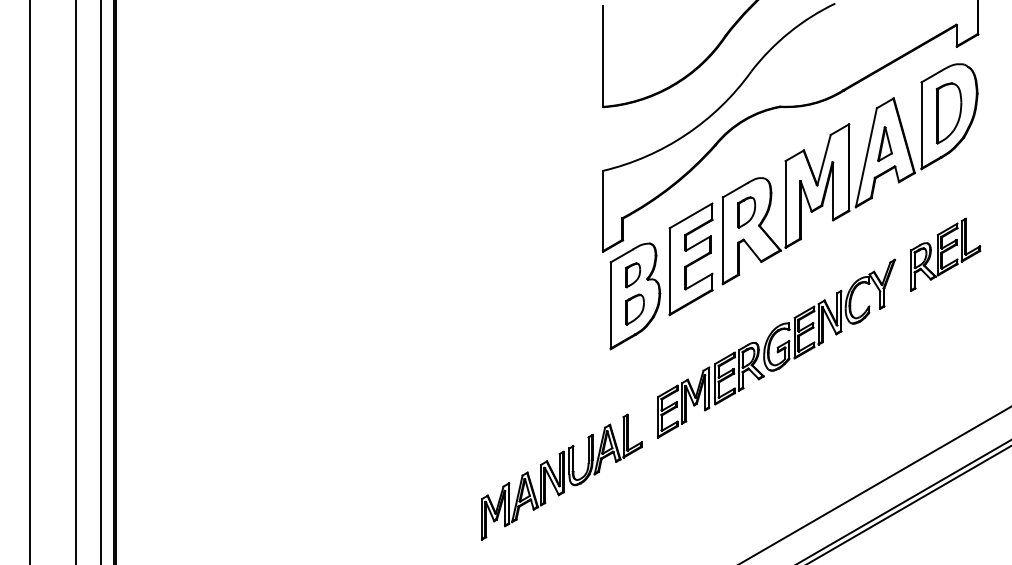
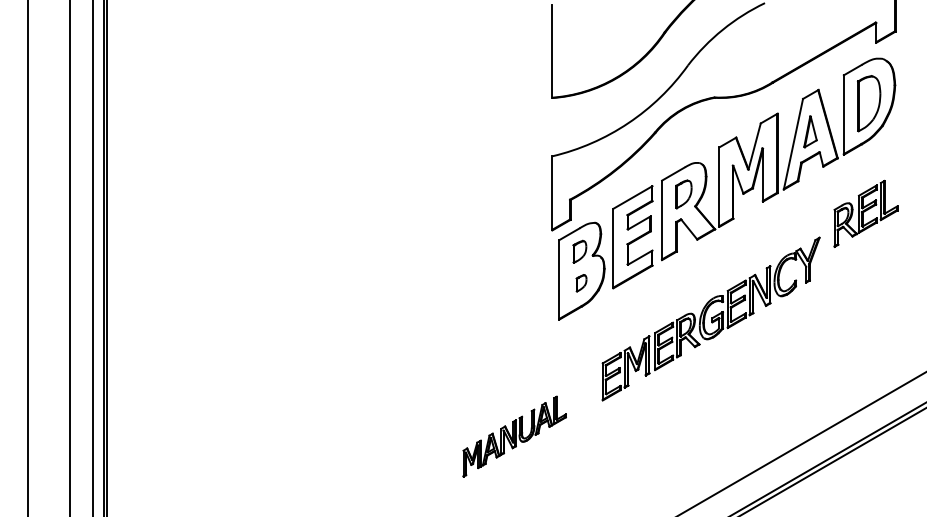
part: (945, 254) -> (865, 213), moved
part: (634, 309) -> (581, 283), size x0.6
part: (561, 476) -> (514, 436), size x0.7

